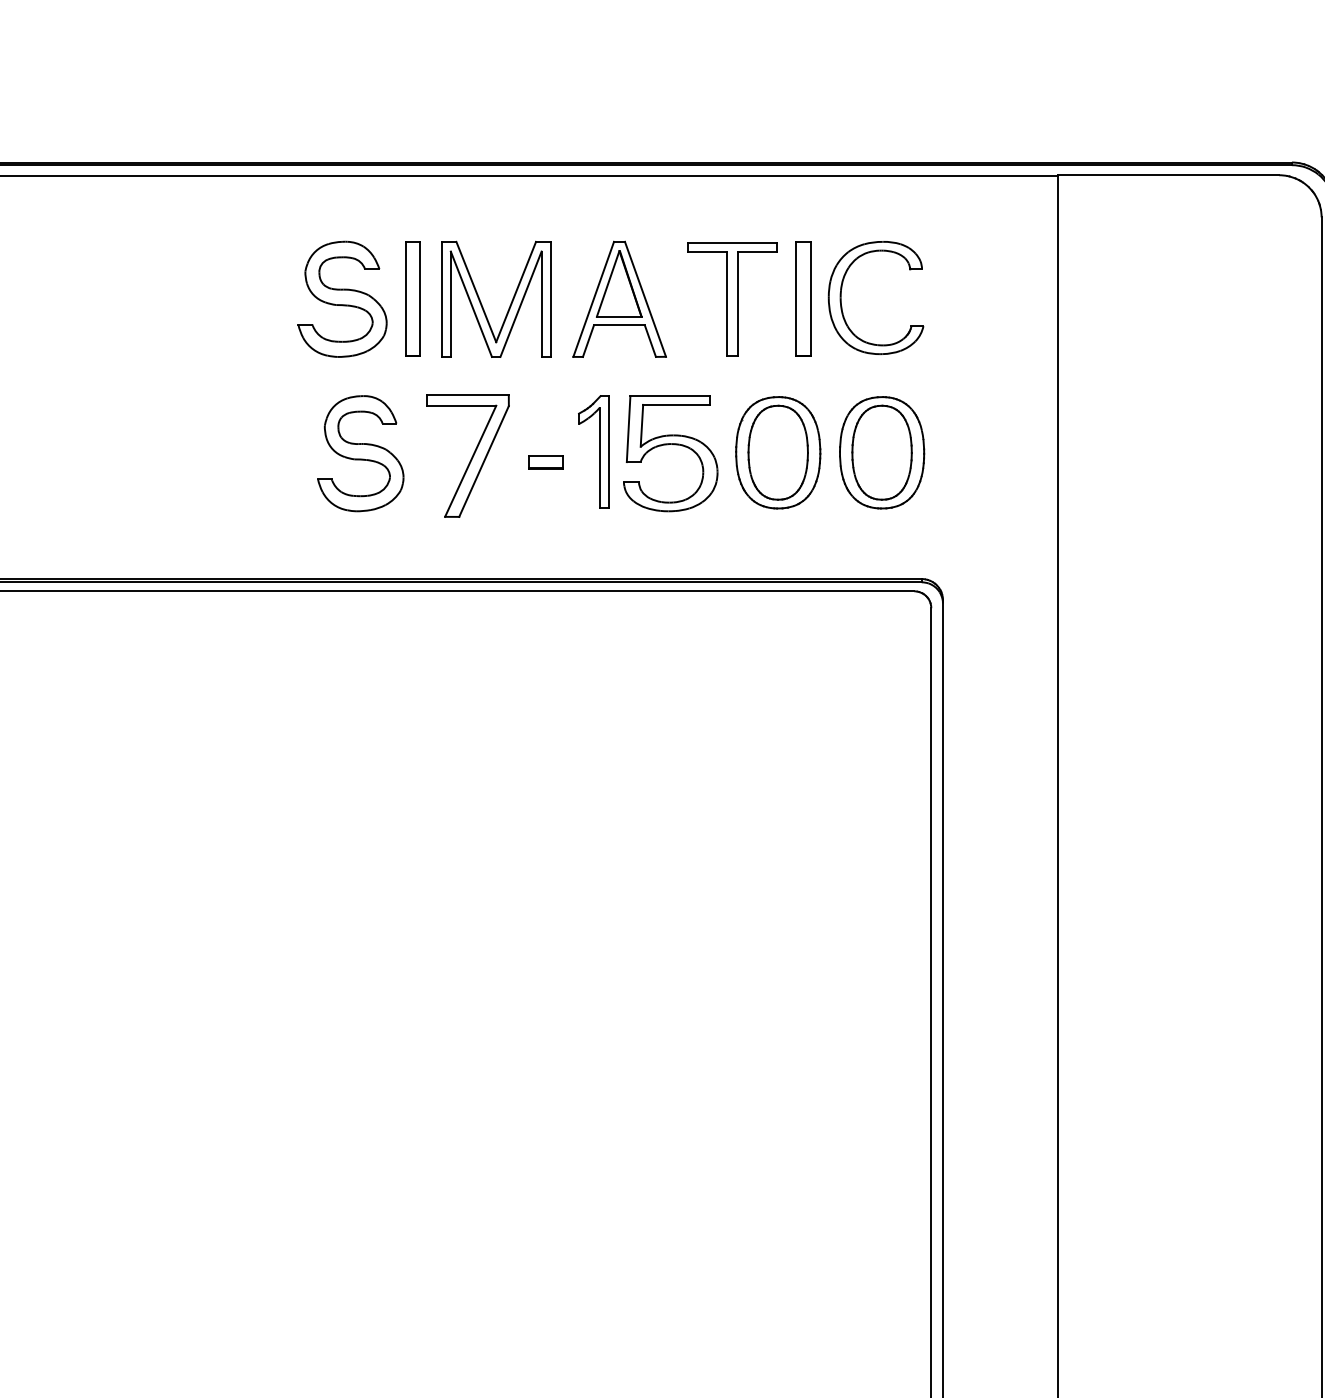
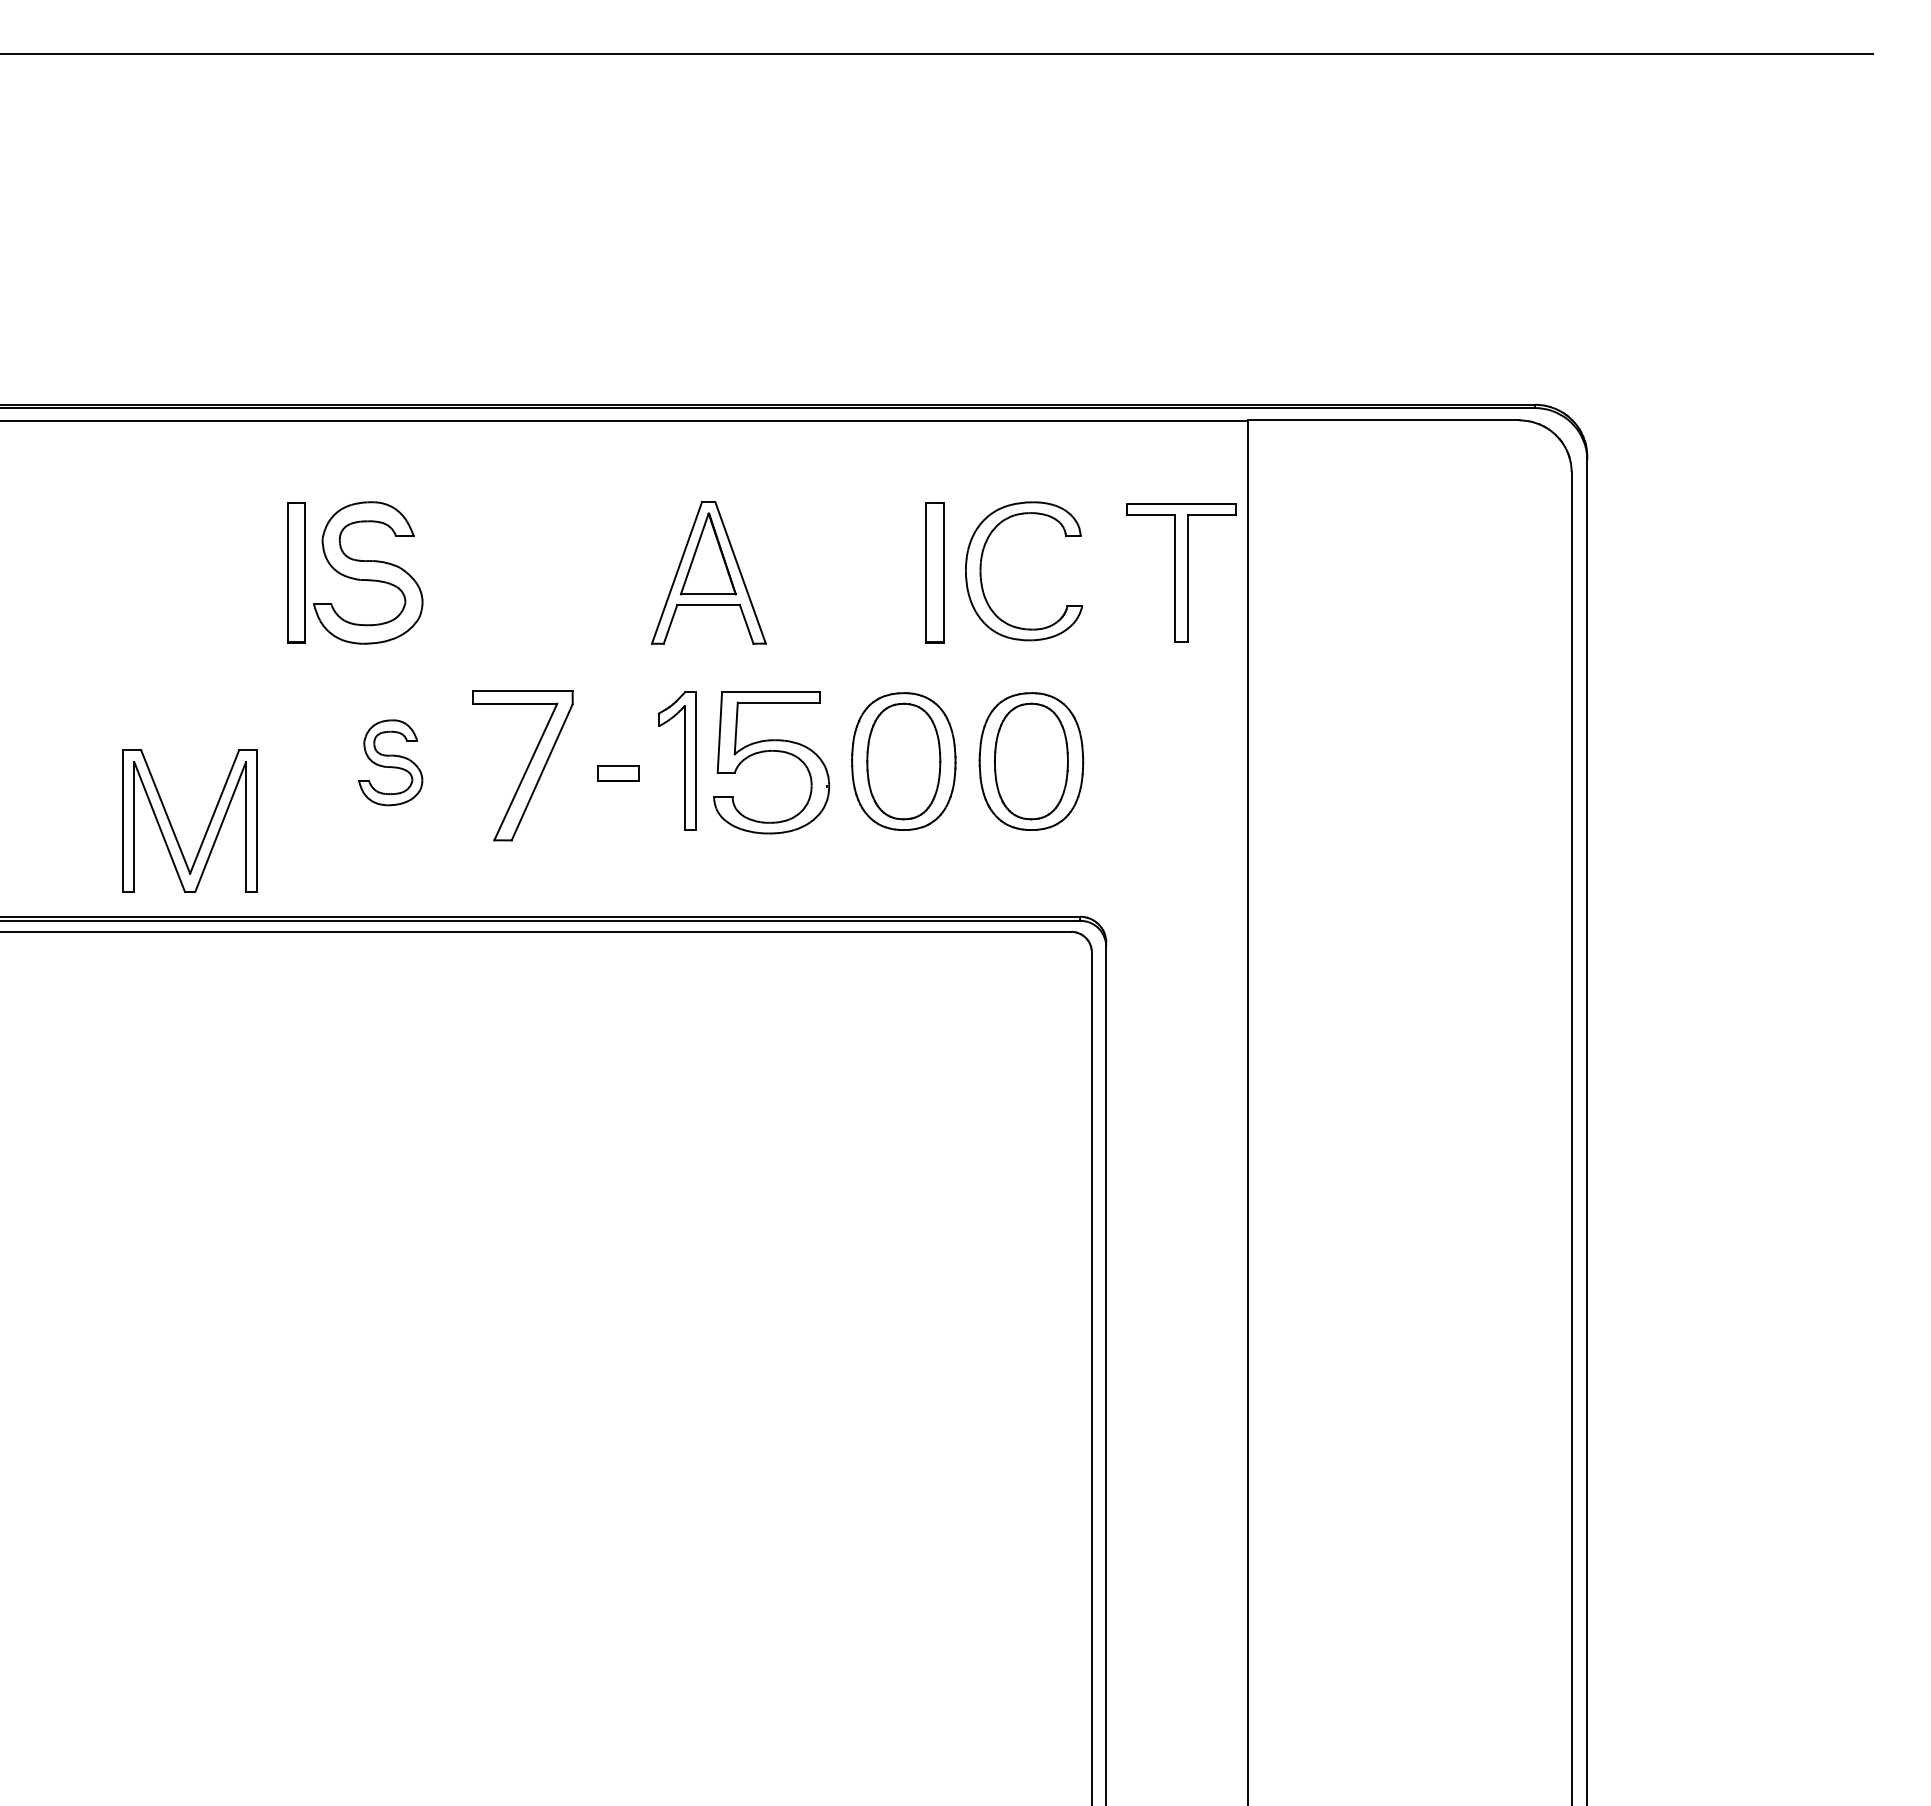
part: (412, 298) -> (296, 572), moved
part: (732, 298) -> (1181, 572), moved
part: (482, 305) -> (173, 828), moved
part: (360, 453) -> (390, 762), size x0.6

